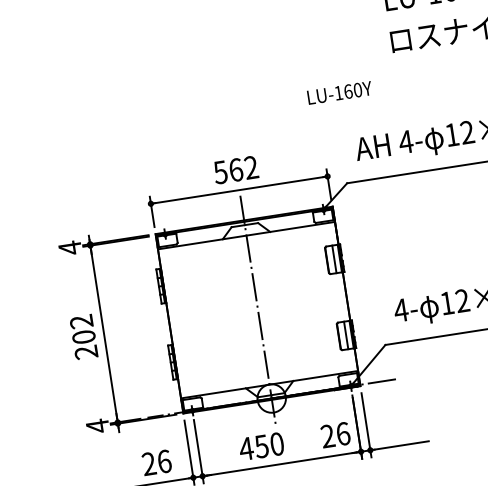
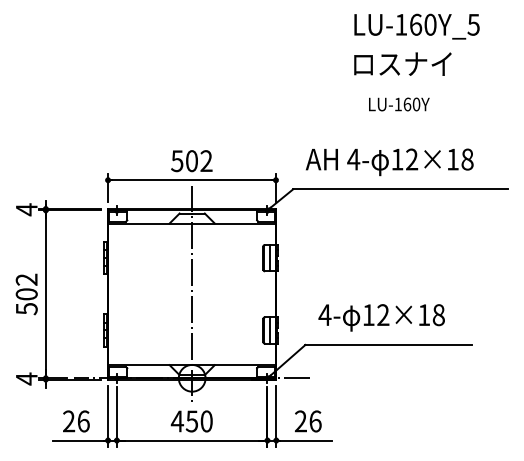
text: (340, 92) -> (399, 104), moved
text: (236, 170) -> (192, 161), 562 -> 502
text: (86, 353) -> (26, 309), 202 -> 502
text: (335, 435) -> (308, 421), moved
text: (261, 446) -> (191, 421), moved

